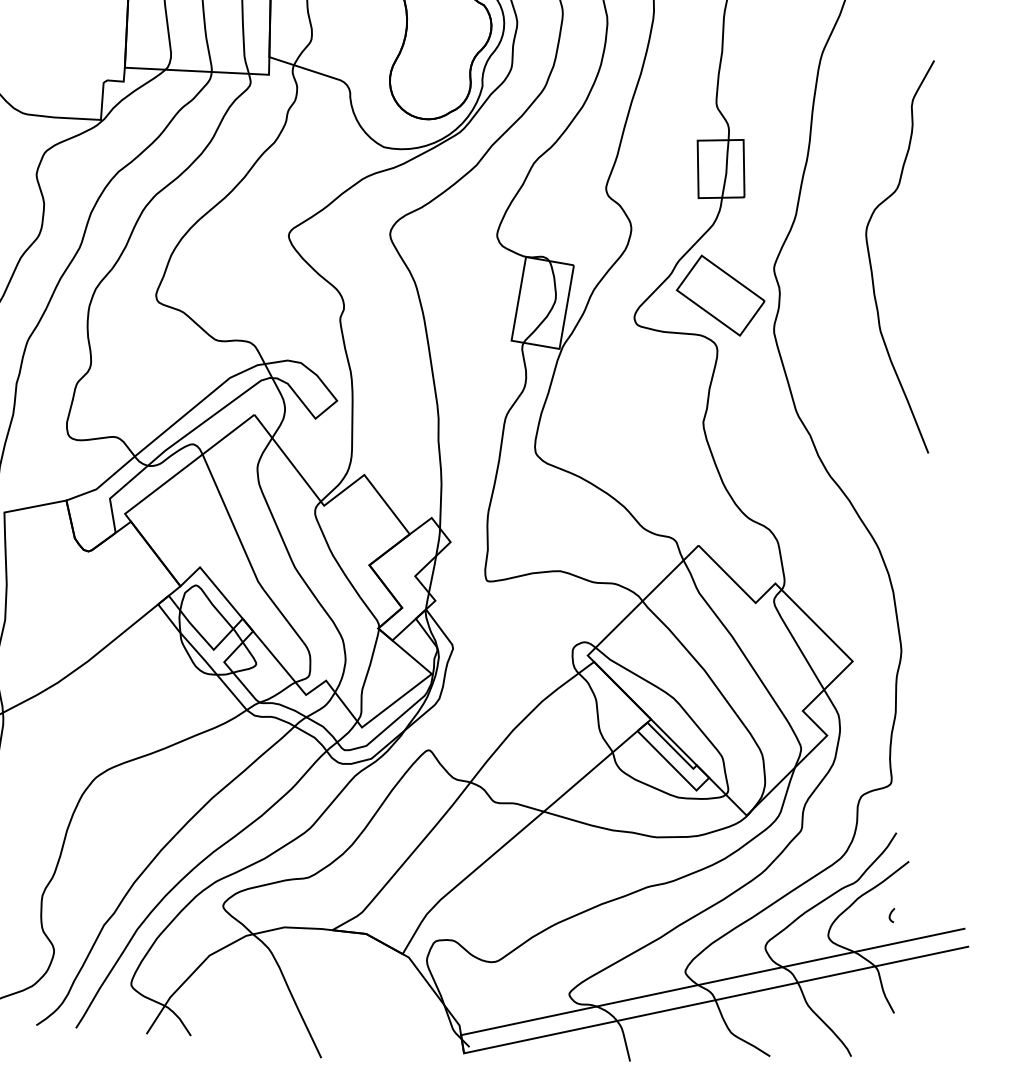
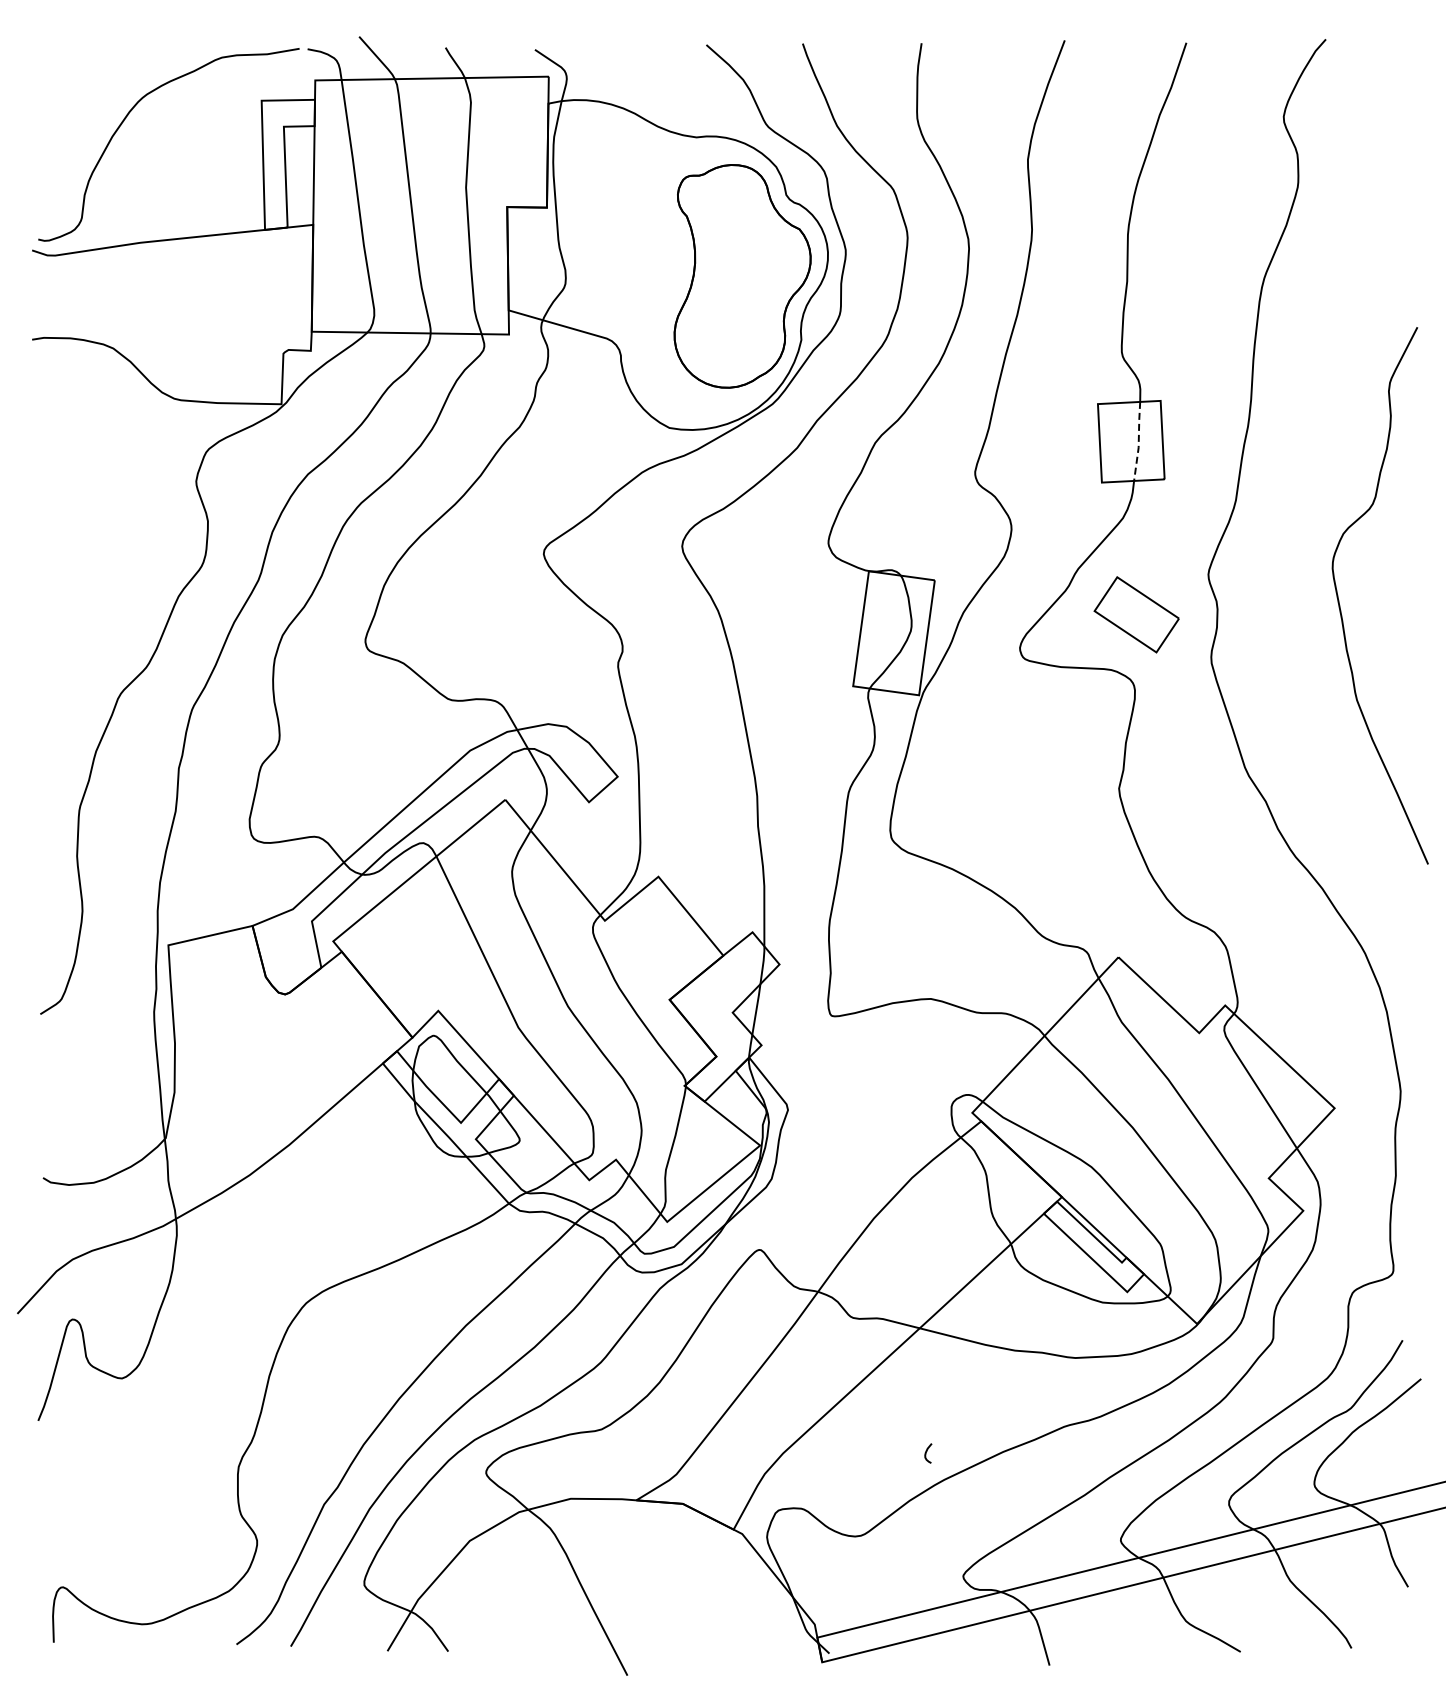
line: (726, 169) -> (1138, 441), solid -> dashed
curve: (870, 261) -> (1340, 605), moved
part: (720, 295) -> (1136, 614), size x0.7
curve: (890, 915) -> (926, 1453), moved

